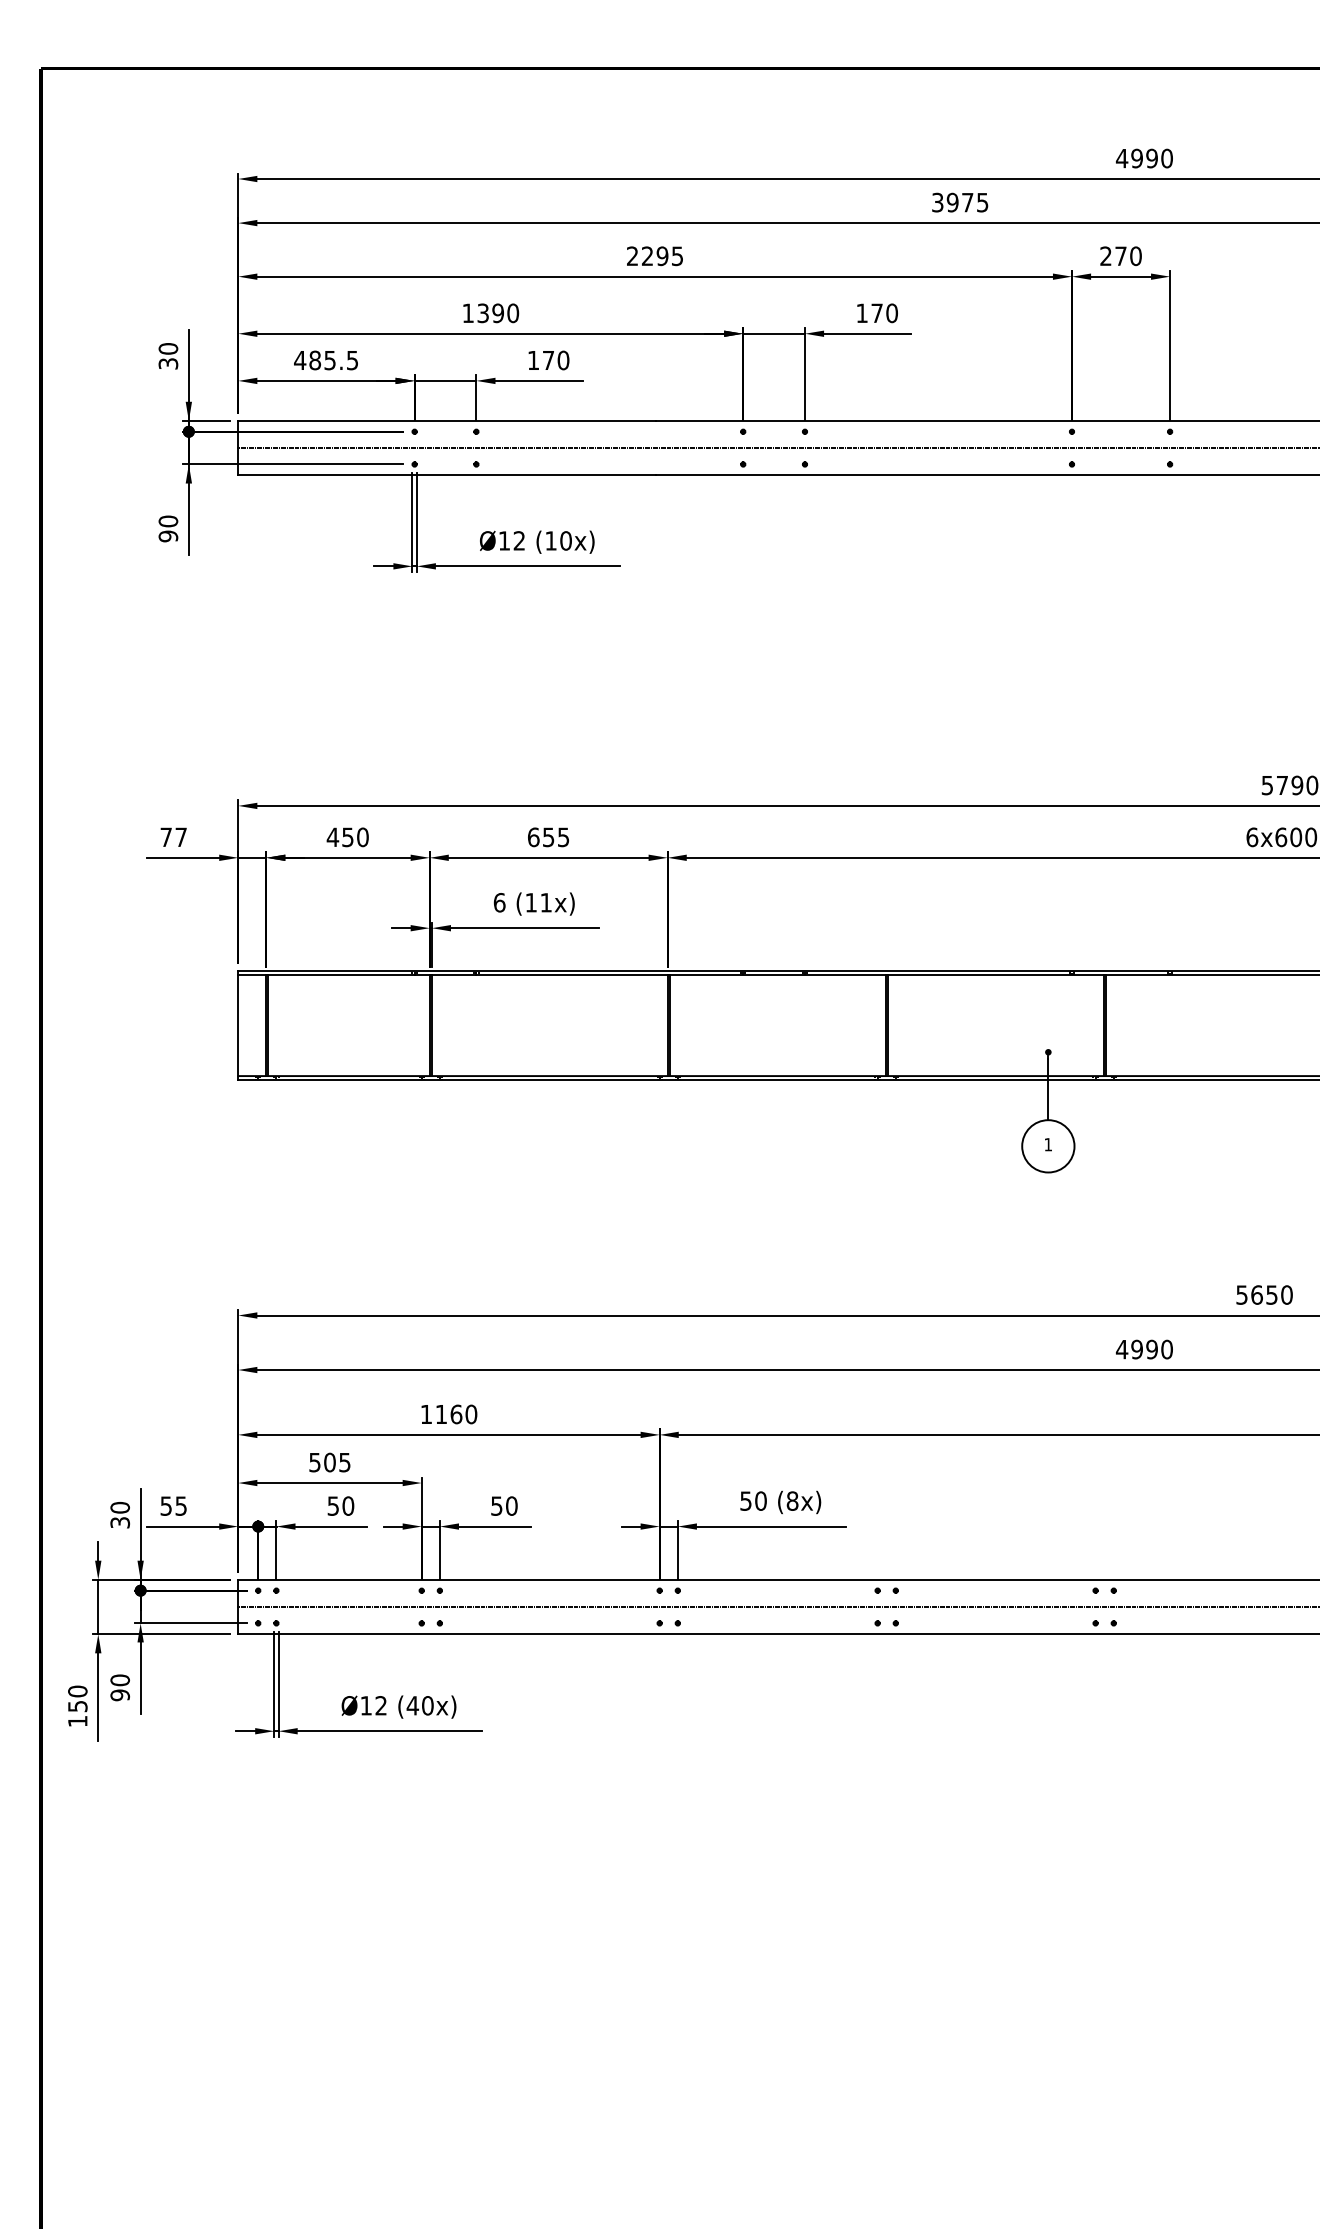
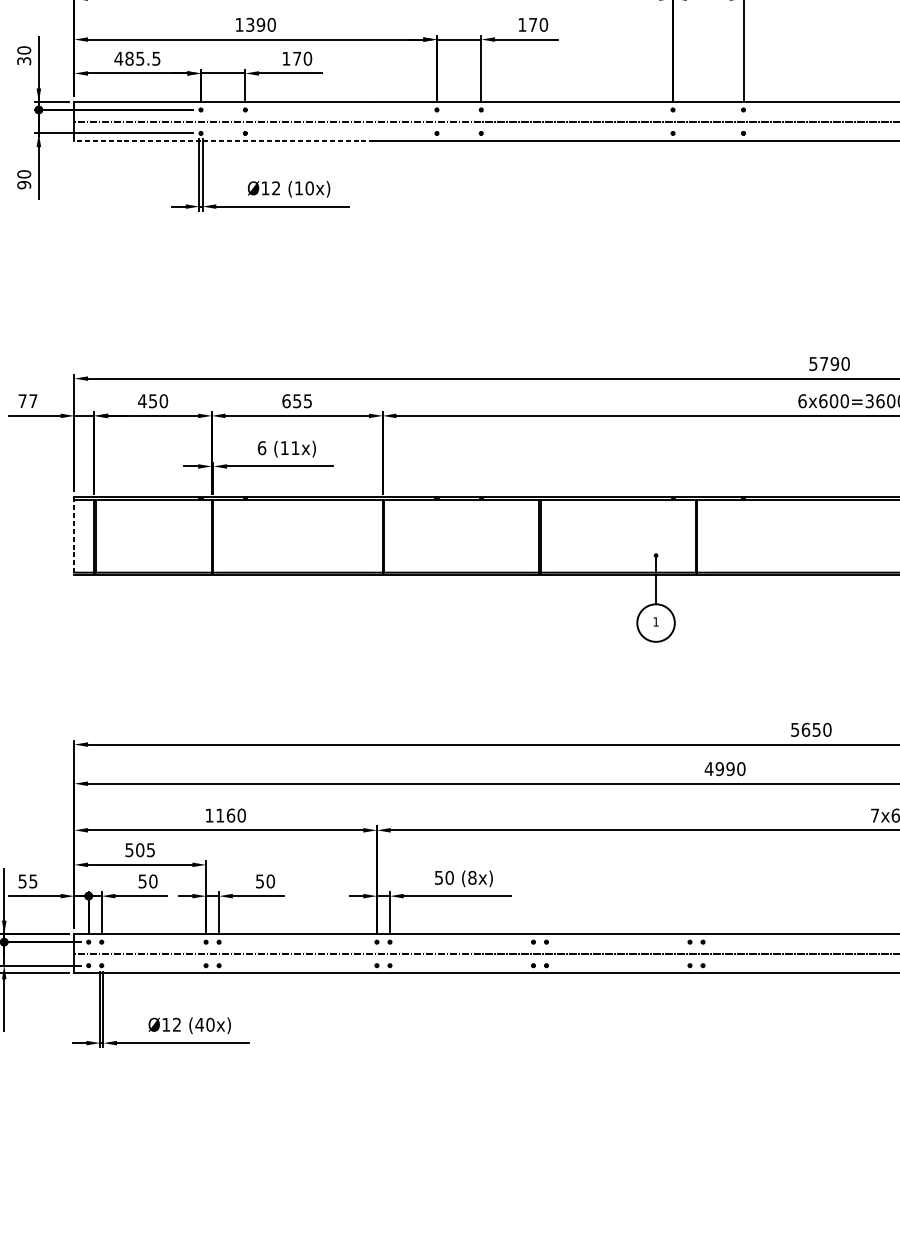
line: (447, 475) -> (224, 141), solid -> dashed
line: (238, 1025) -> (74, 536), solid -> dashed

